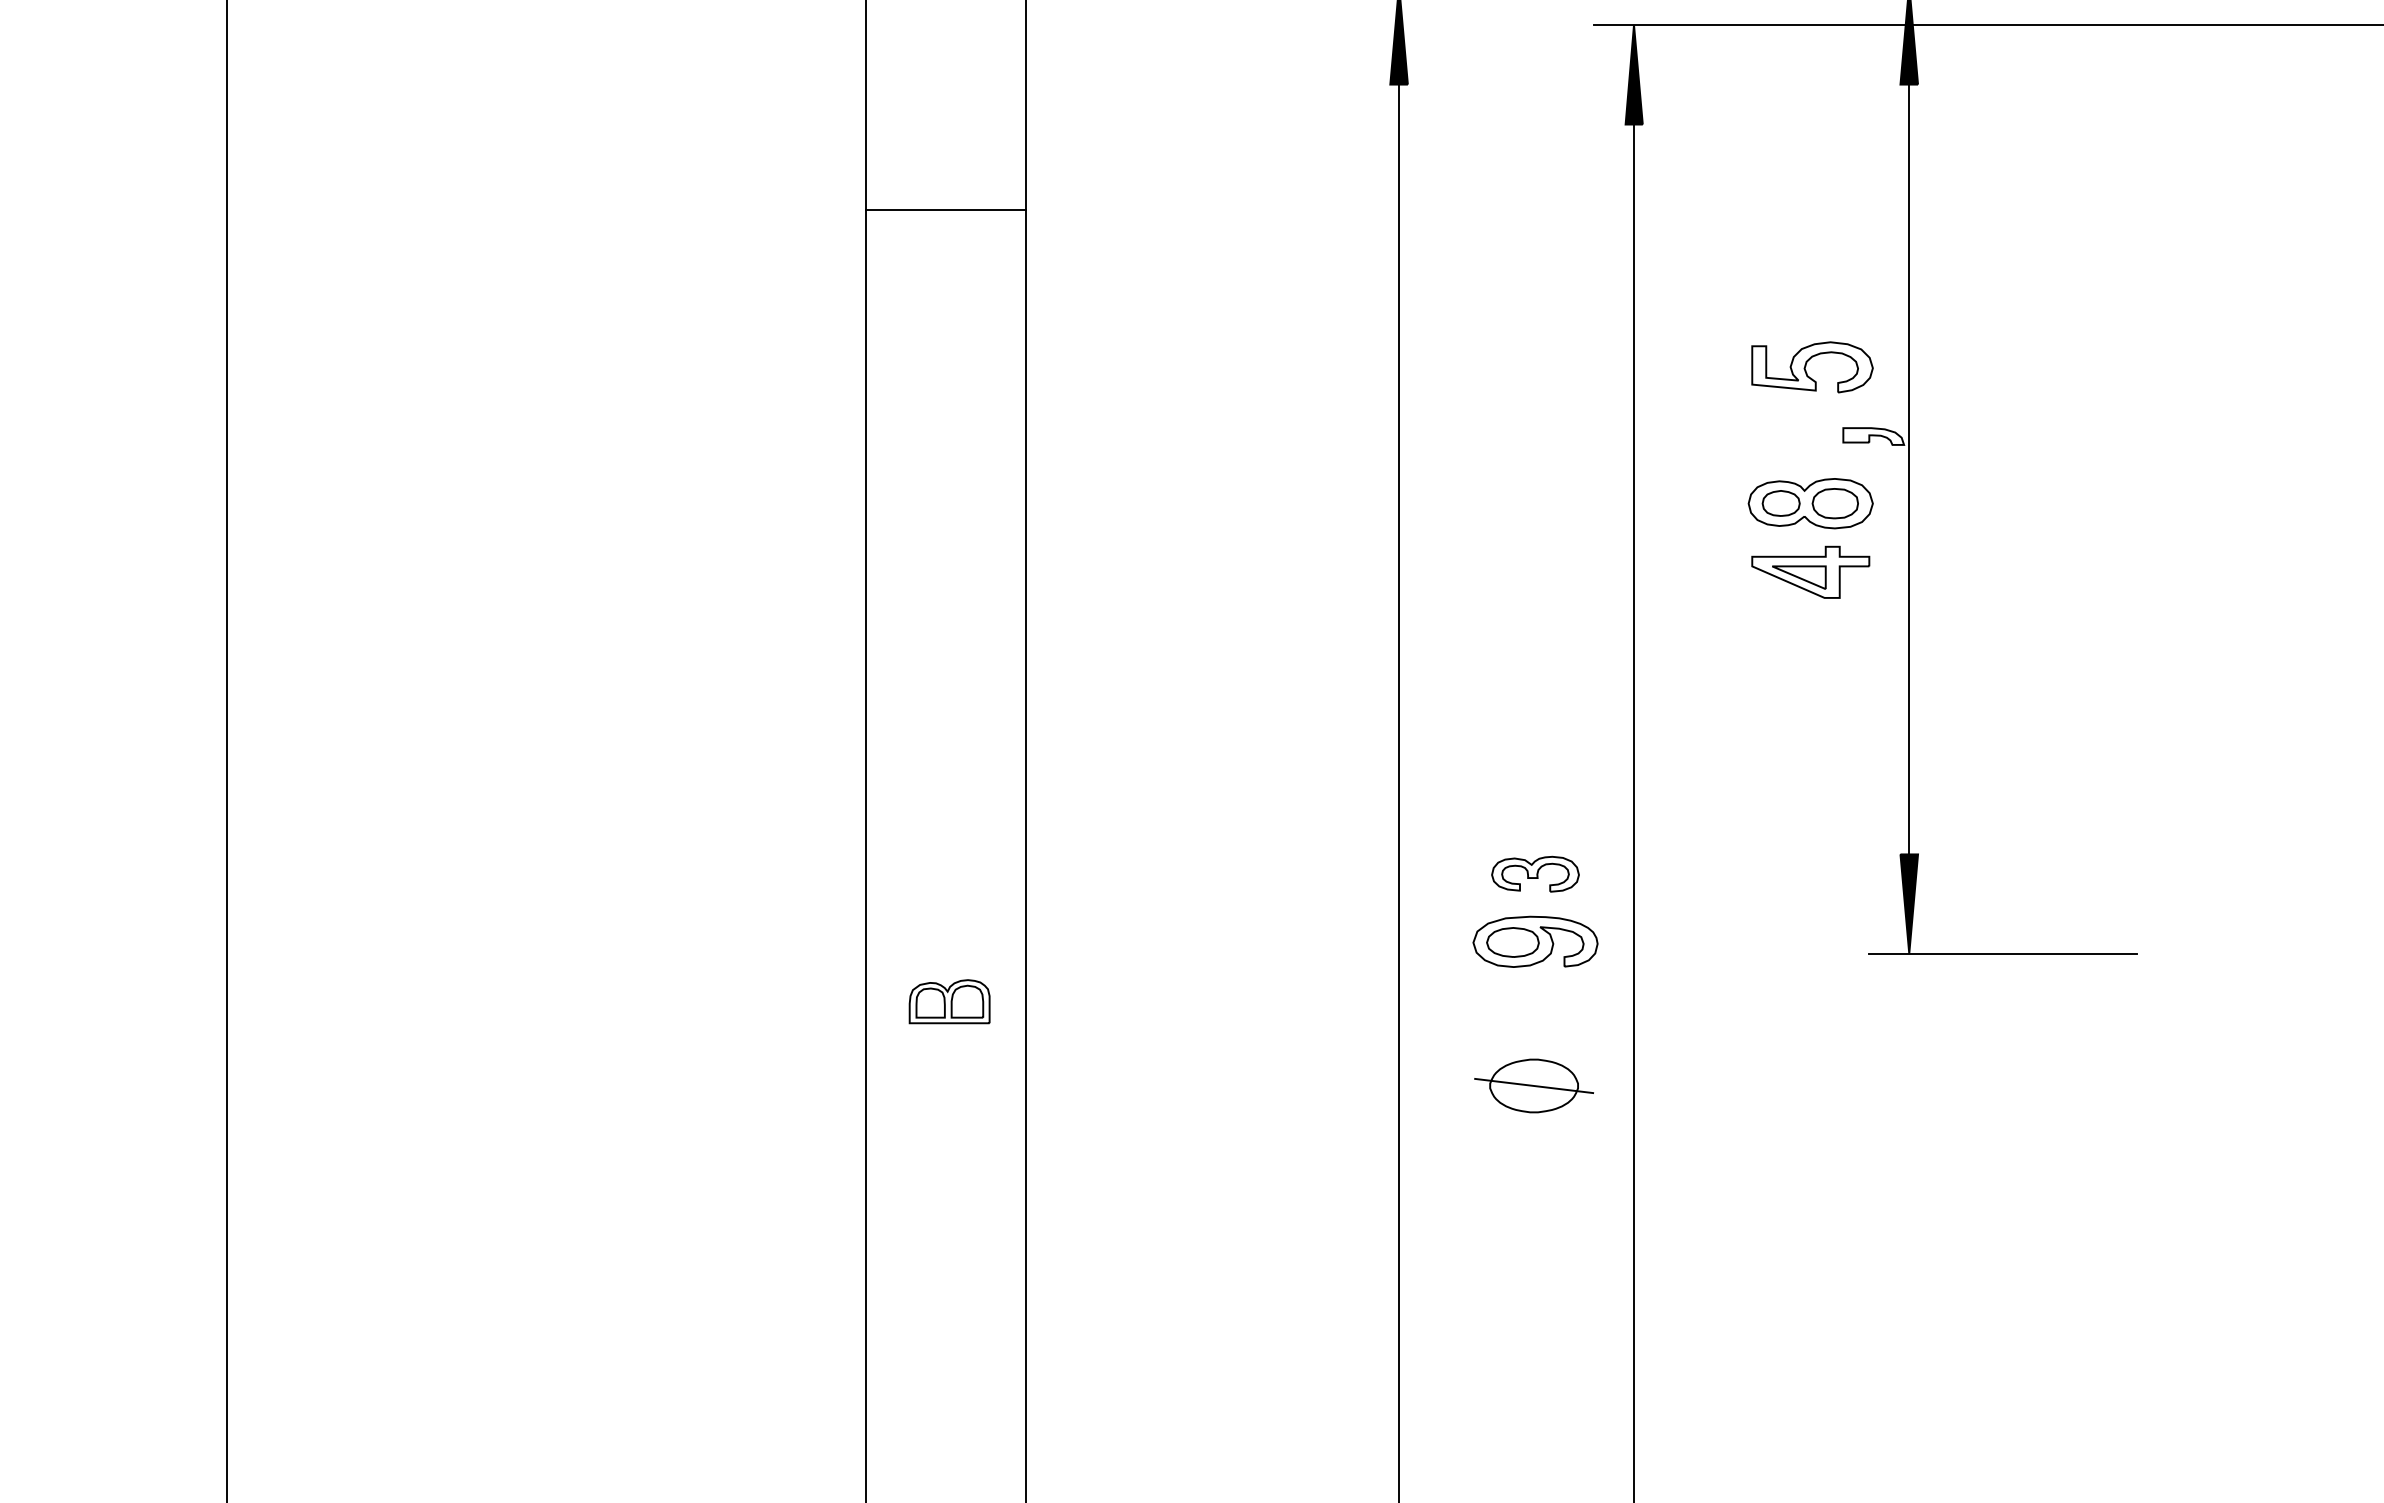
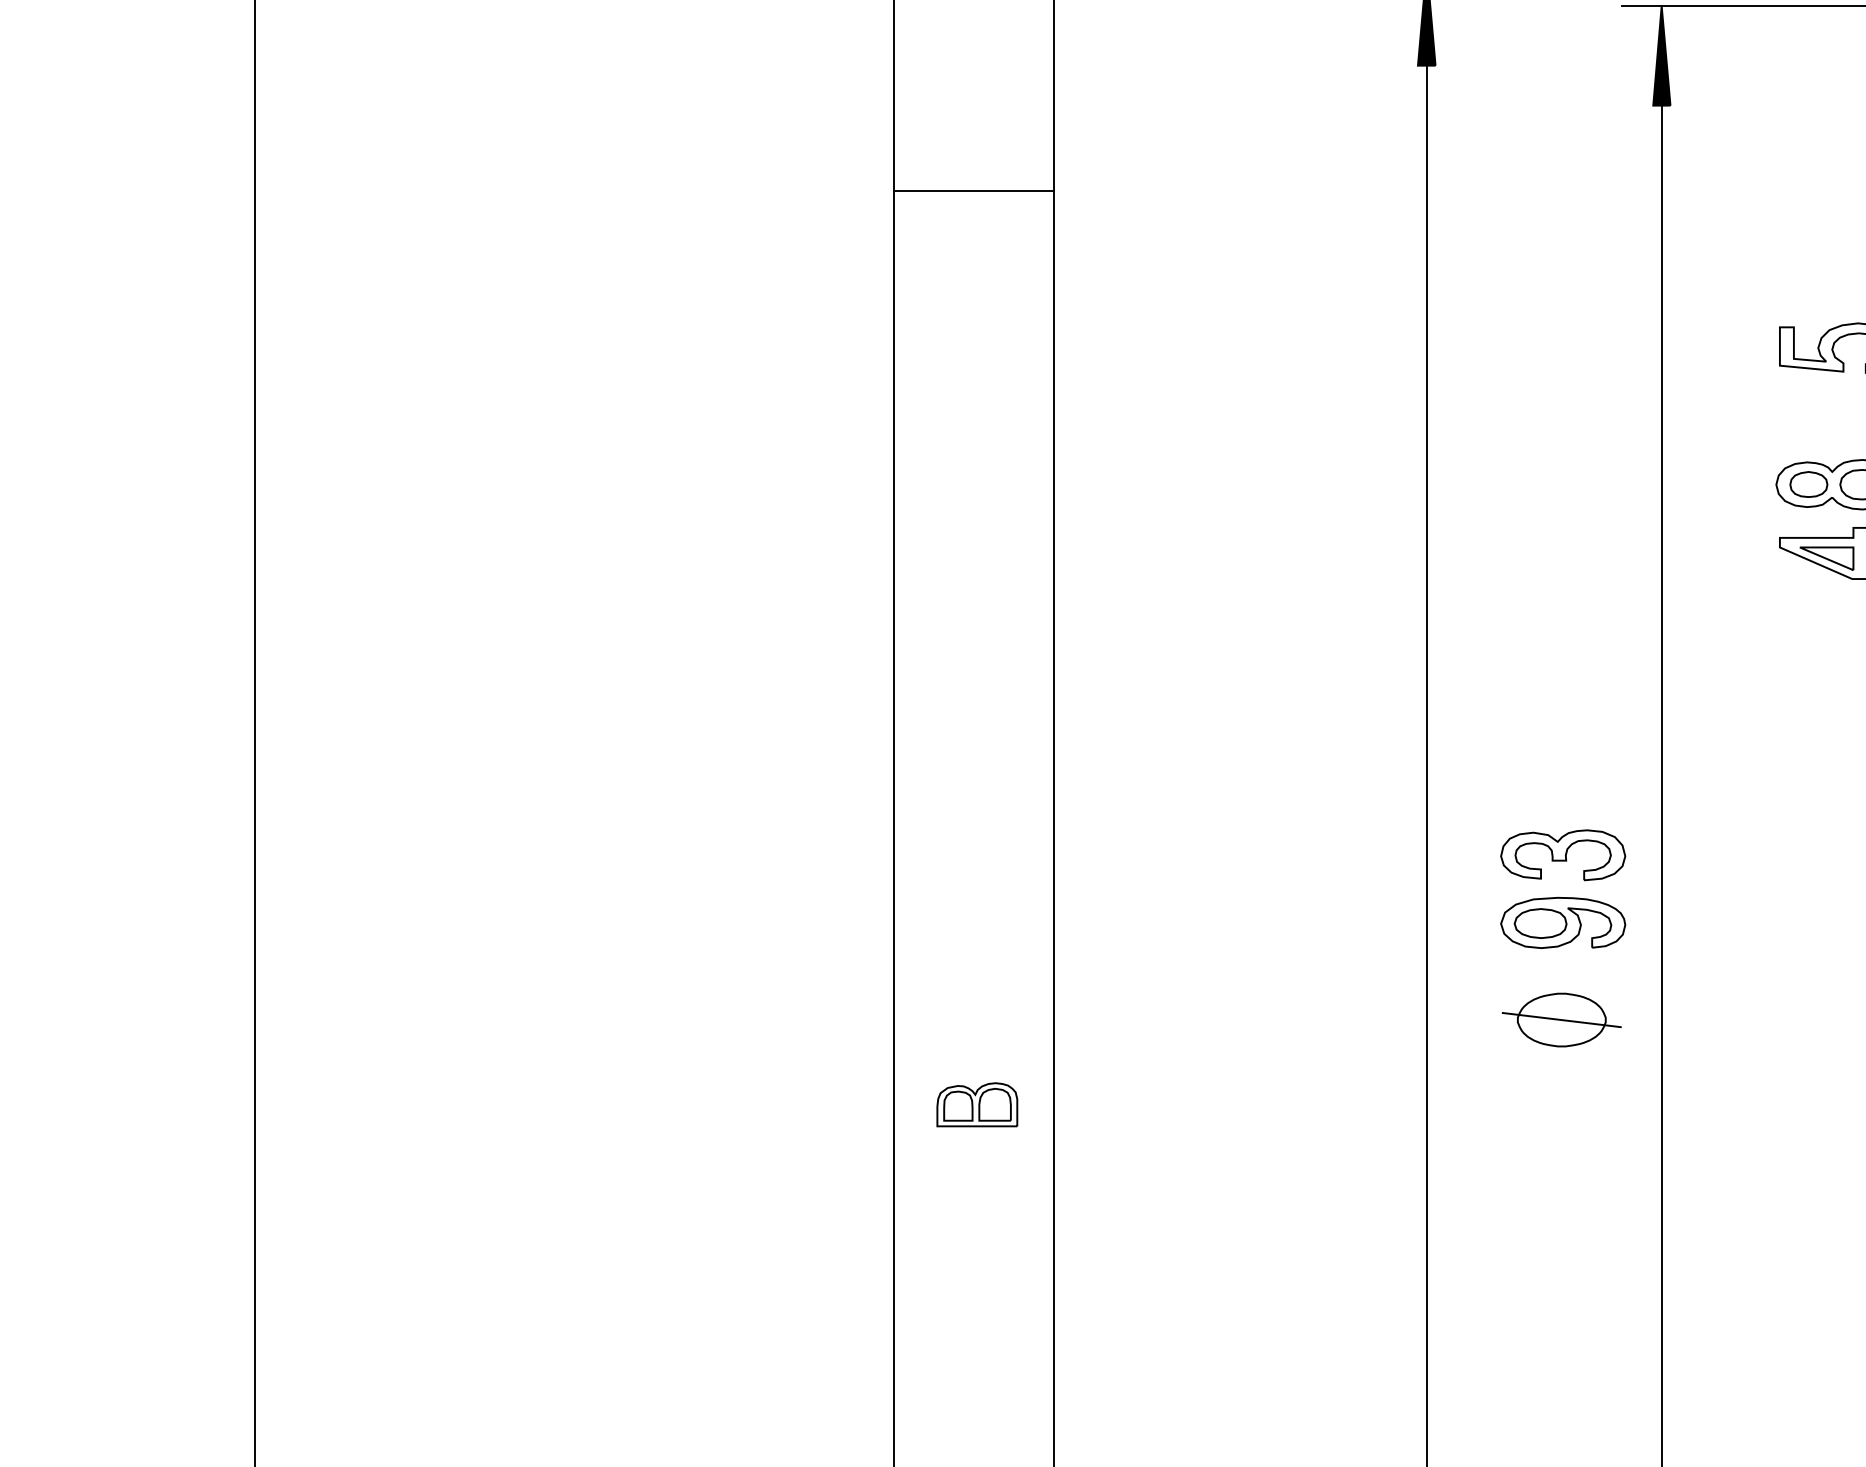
part: (1535, 874) -> (1563, 855), size x1.43
part: (949, 1001) -> (977, 1104), moved
part: (1533, 1085) -> (1561, 1019), moved

